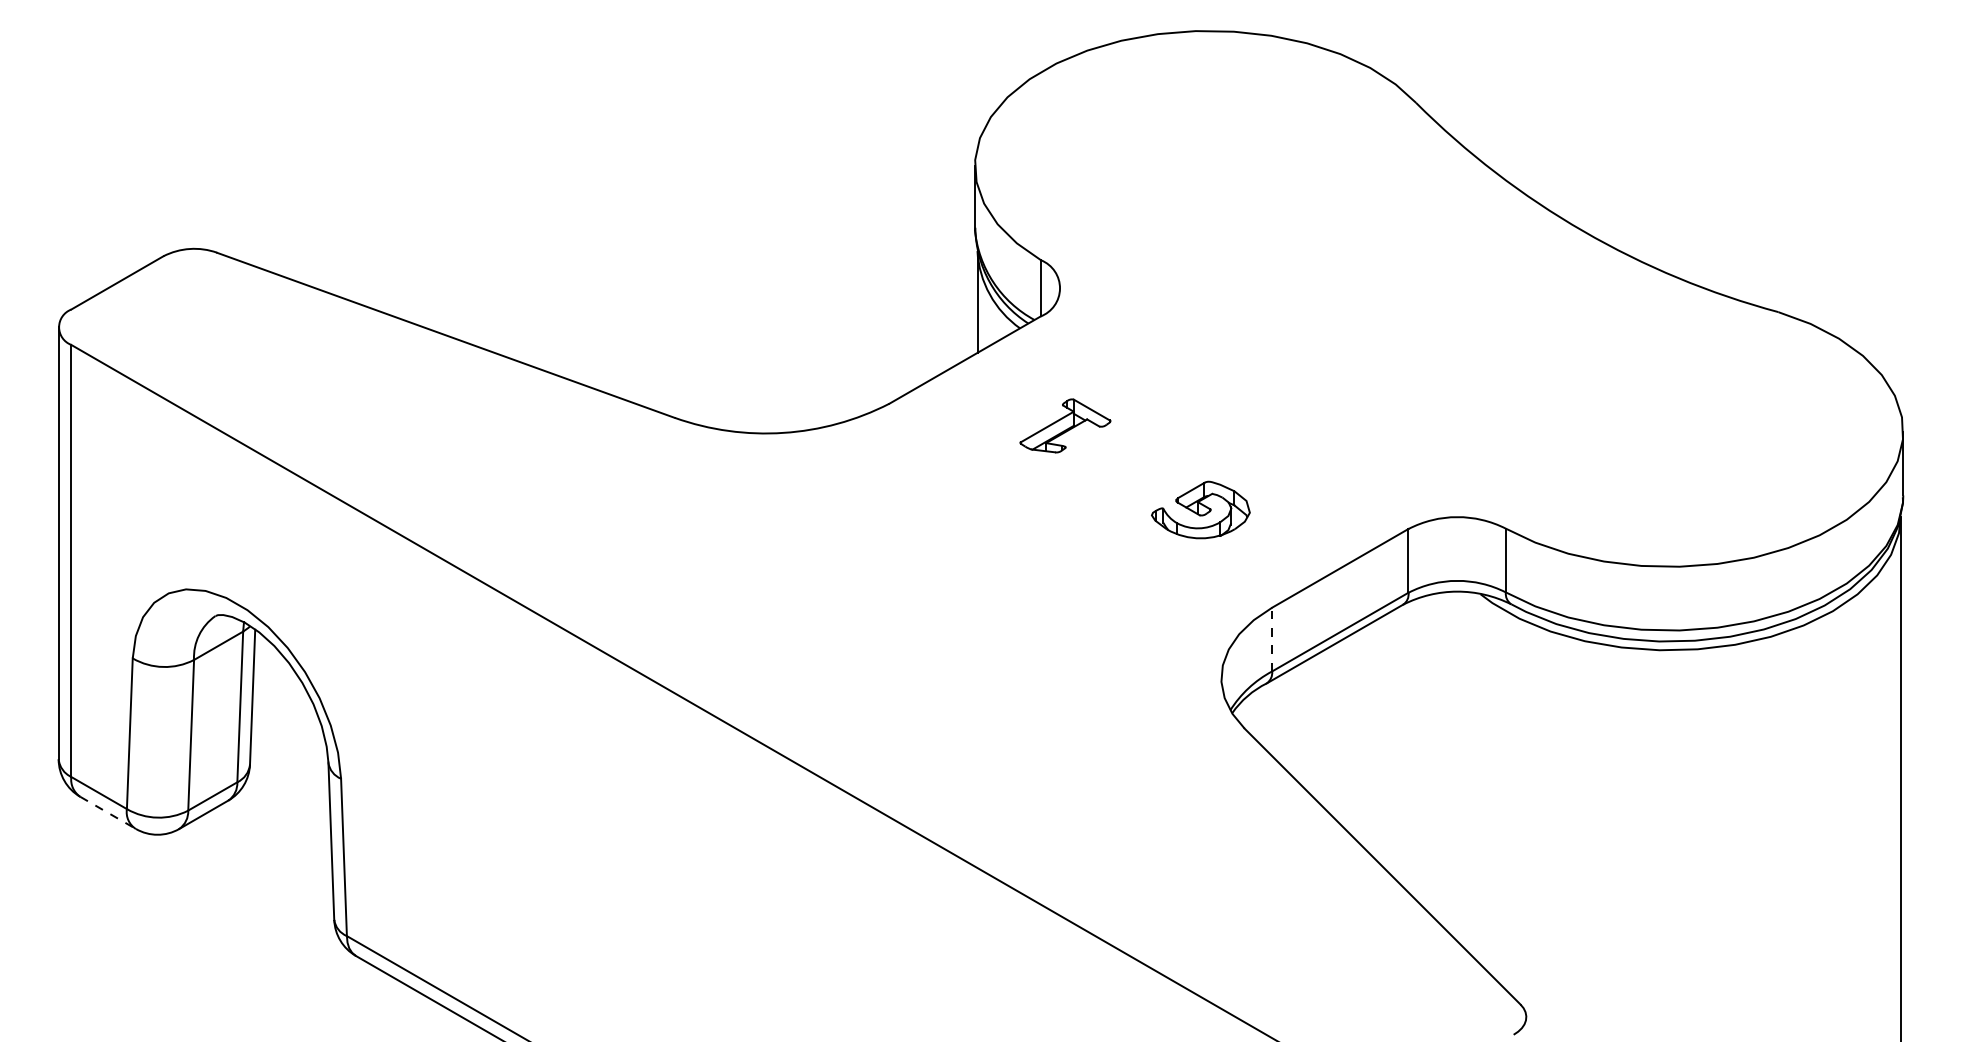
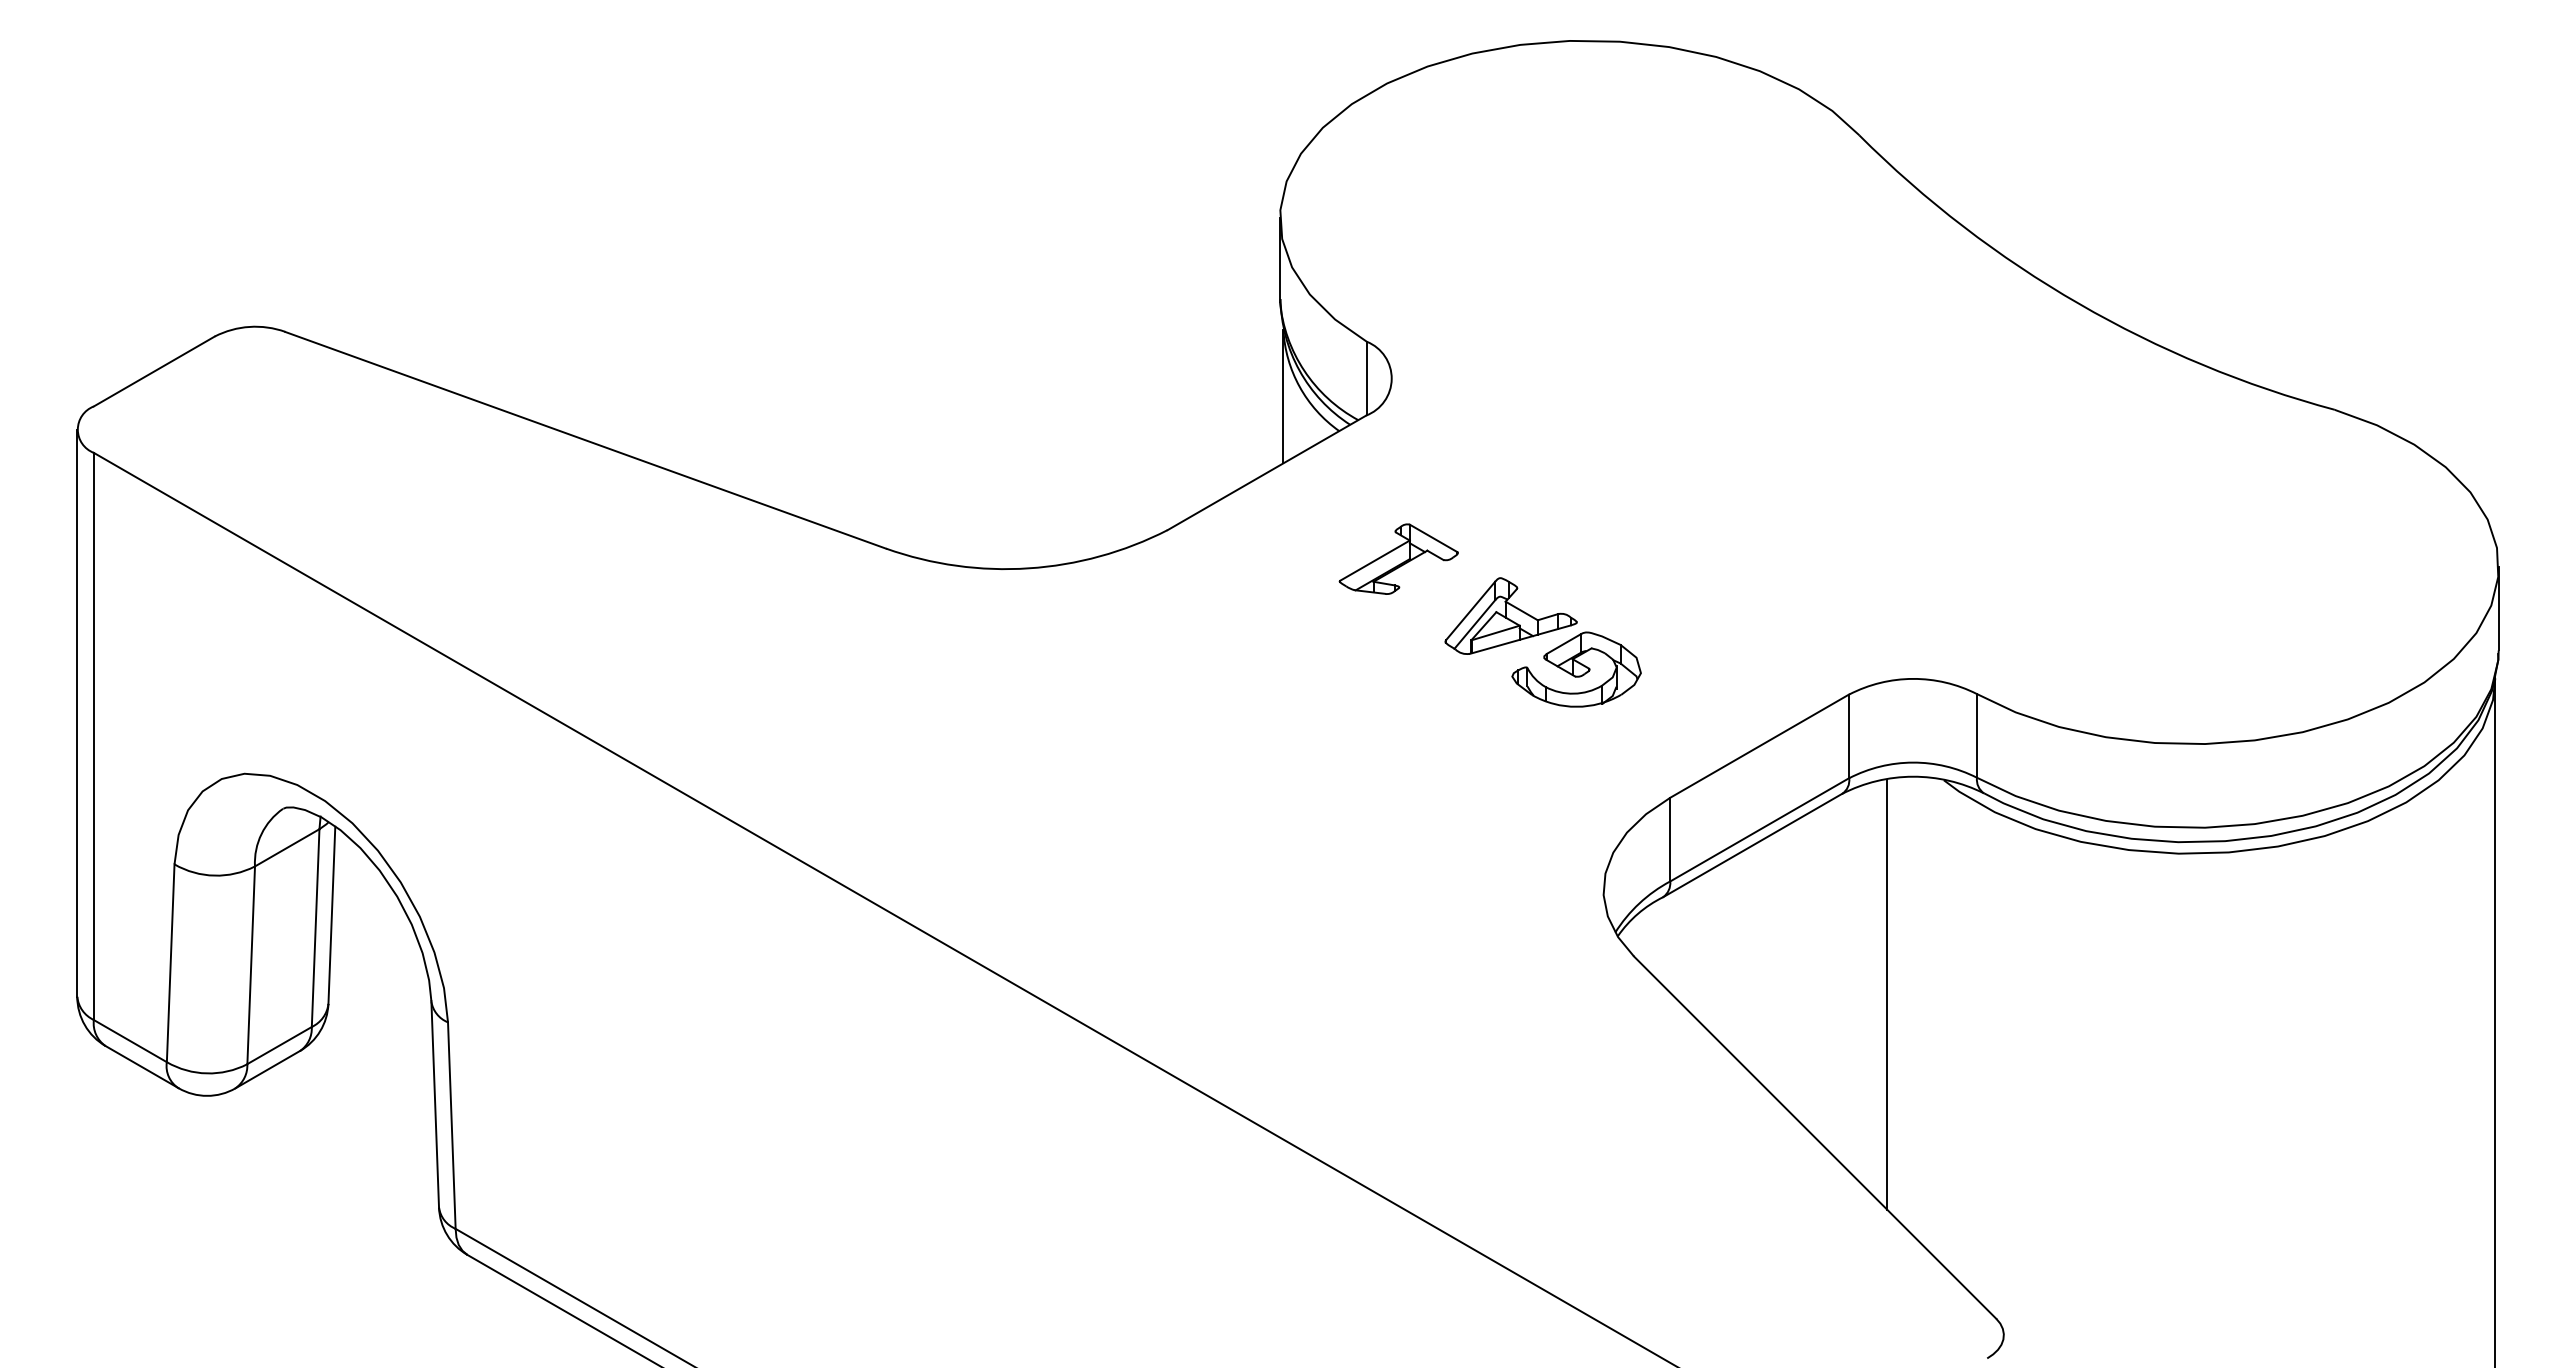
part: (1150, 468) -> (1510, 615), added
line: (1272, 639) -> (1670, 839), dashed -> solid
line: (1437, 757) -> (1887, 994), added
line: (108, 813) -> (142, 1067), dashed -> solid

